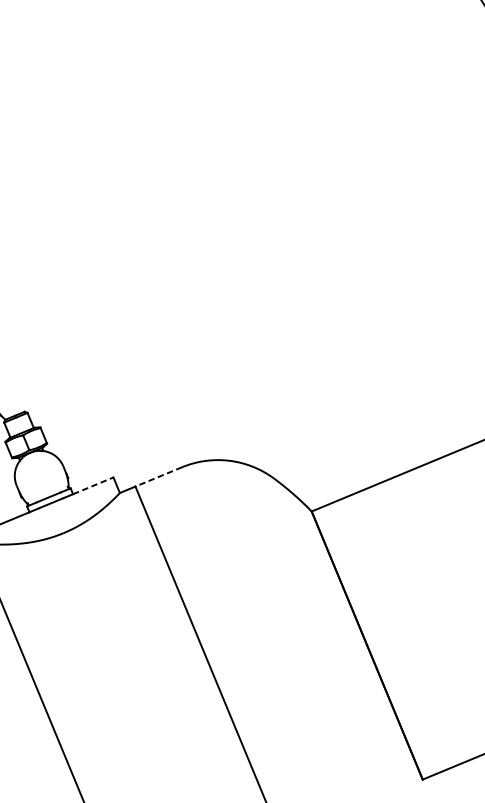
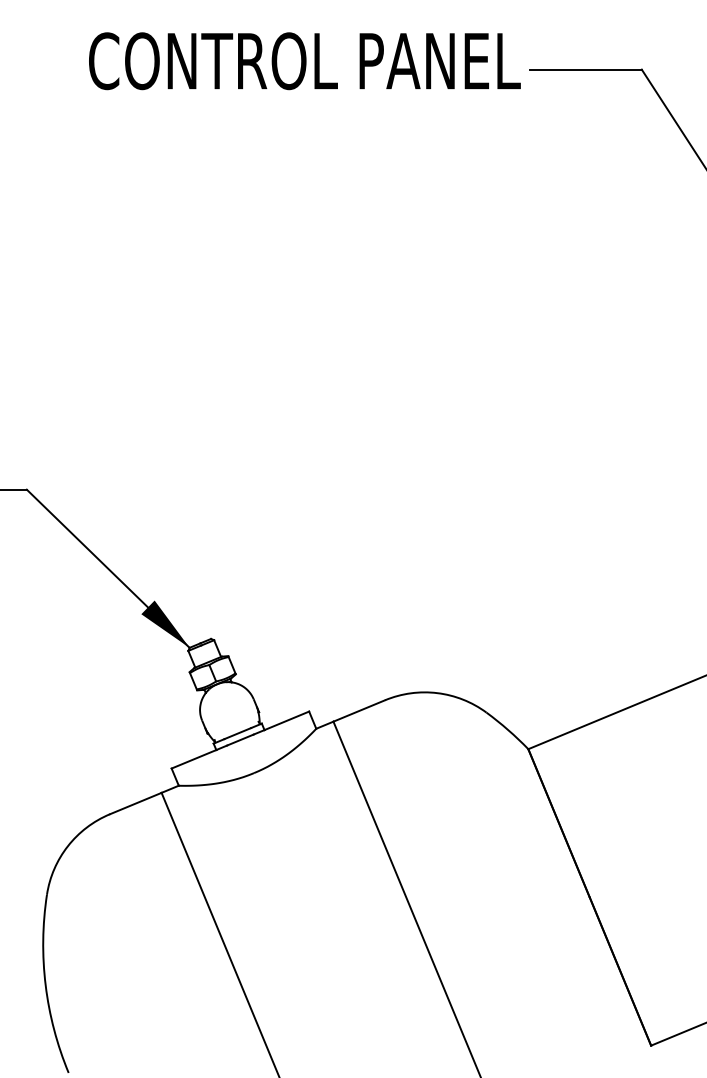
line: (158, 476) -> (359, 710), dashed -> solid
line: (93, 485) -> (287, 720), dashed -> solid

